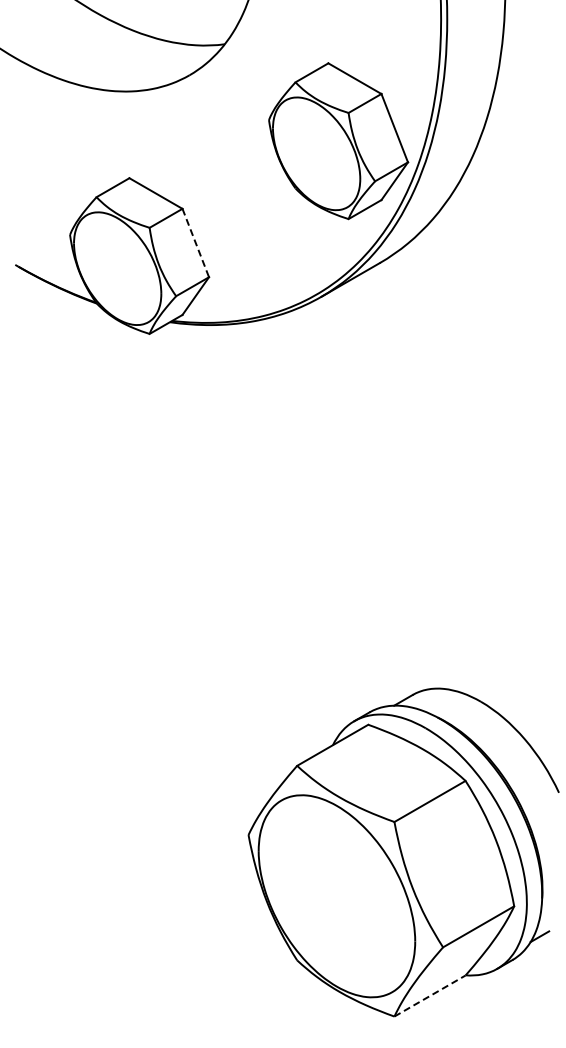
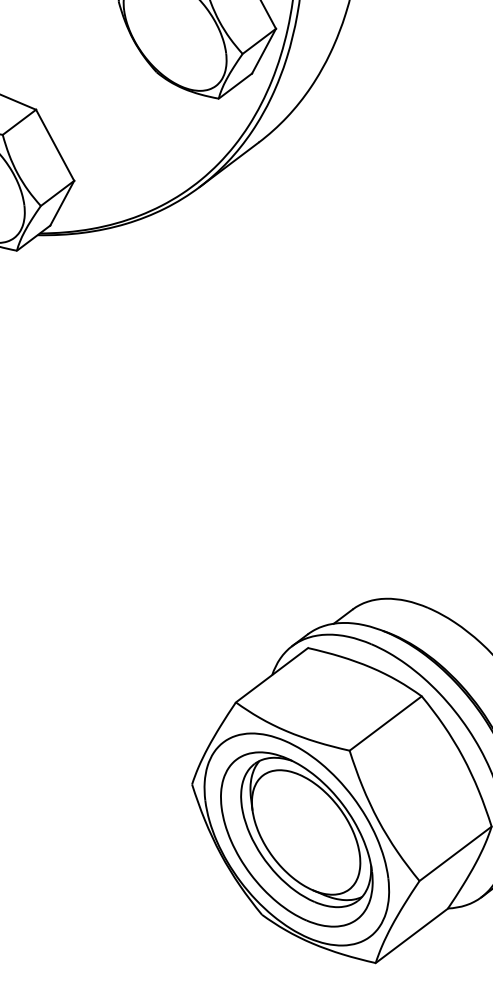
line: (195, 243) -> (54, 145), dashed -> solid
part: (336, 896) -> (296, 839), added
line: (430, 995) -> (412, 935), dashed -> solid

